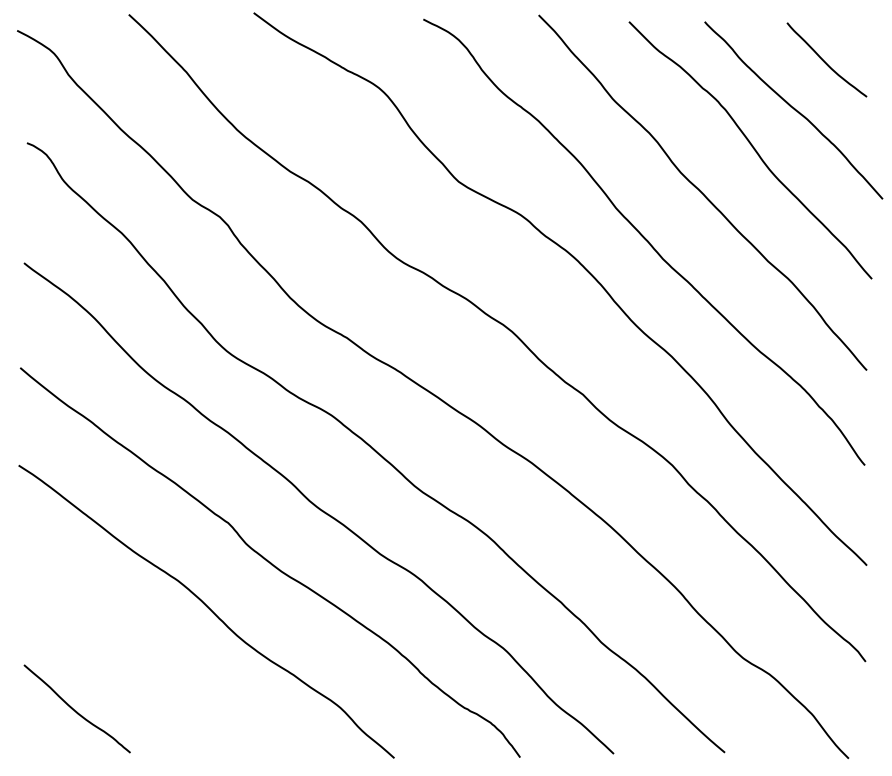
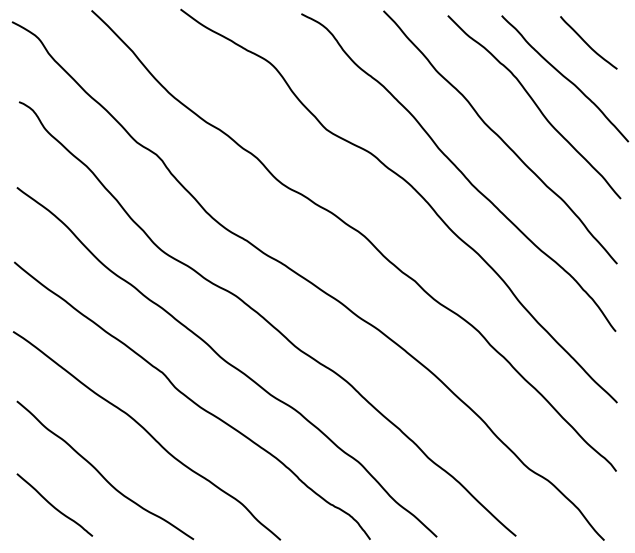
curve: (142, 664) -> (101, 473), added

